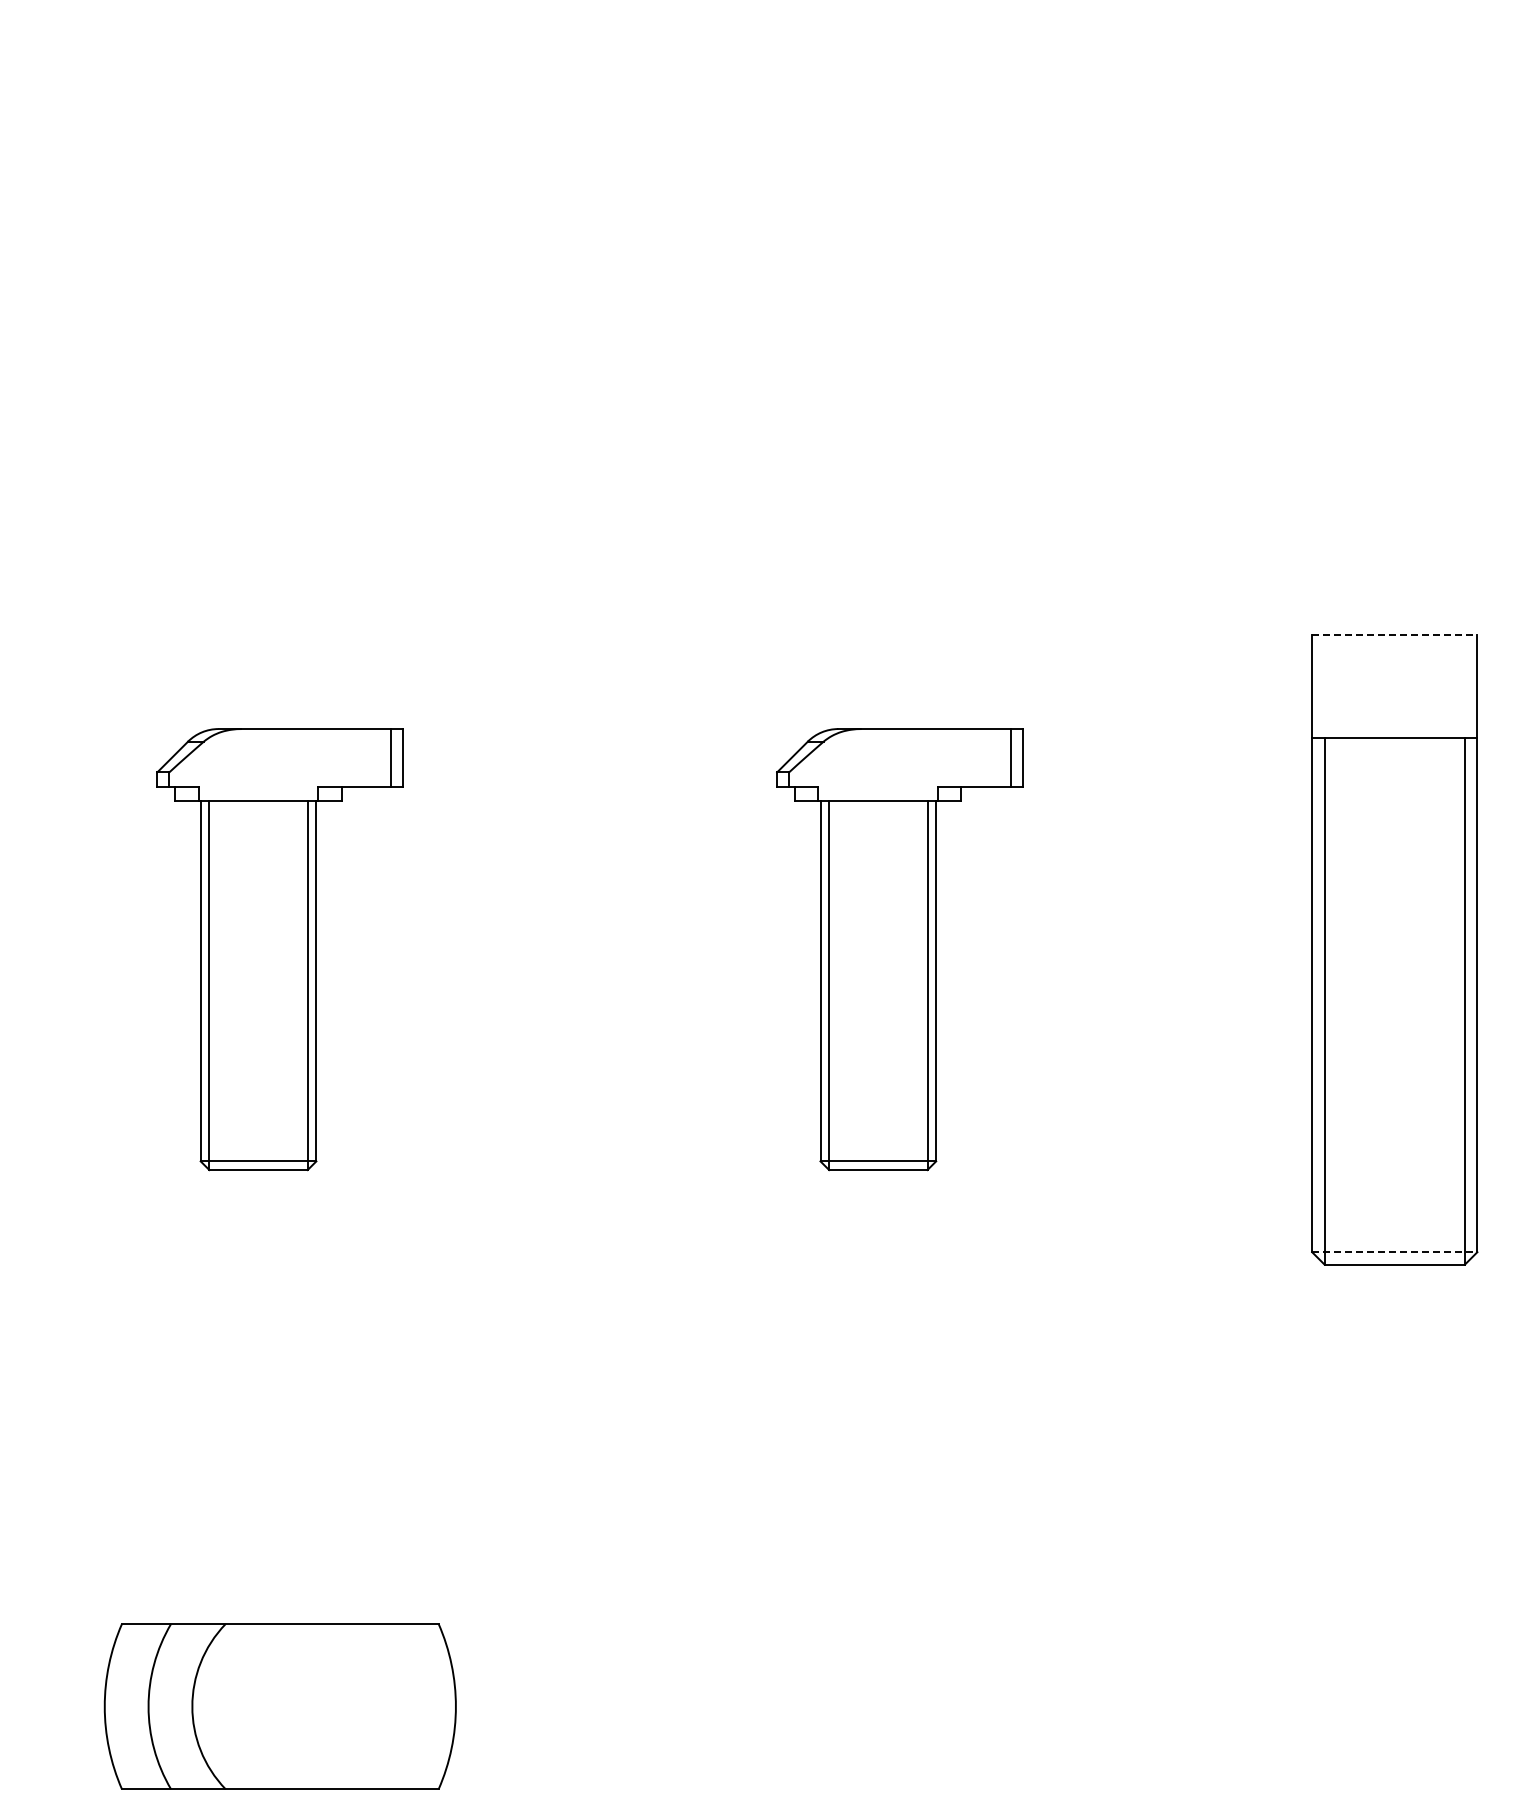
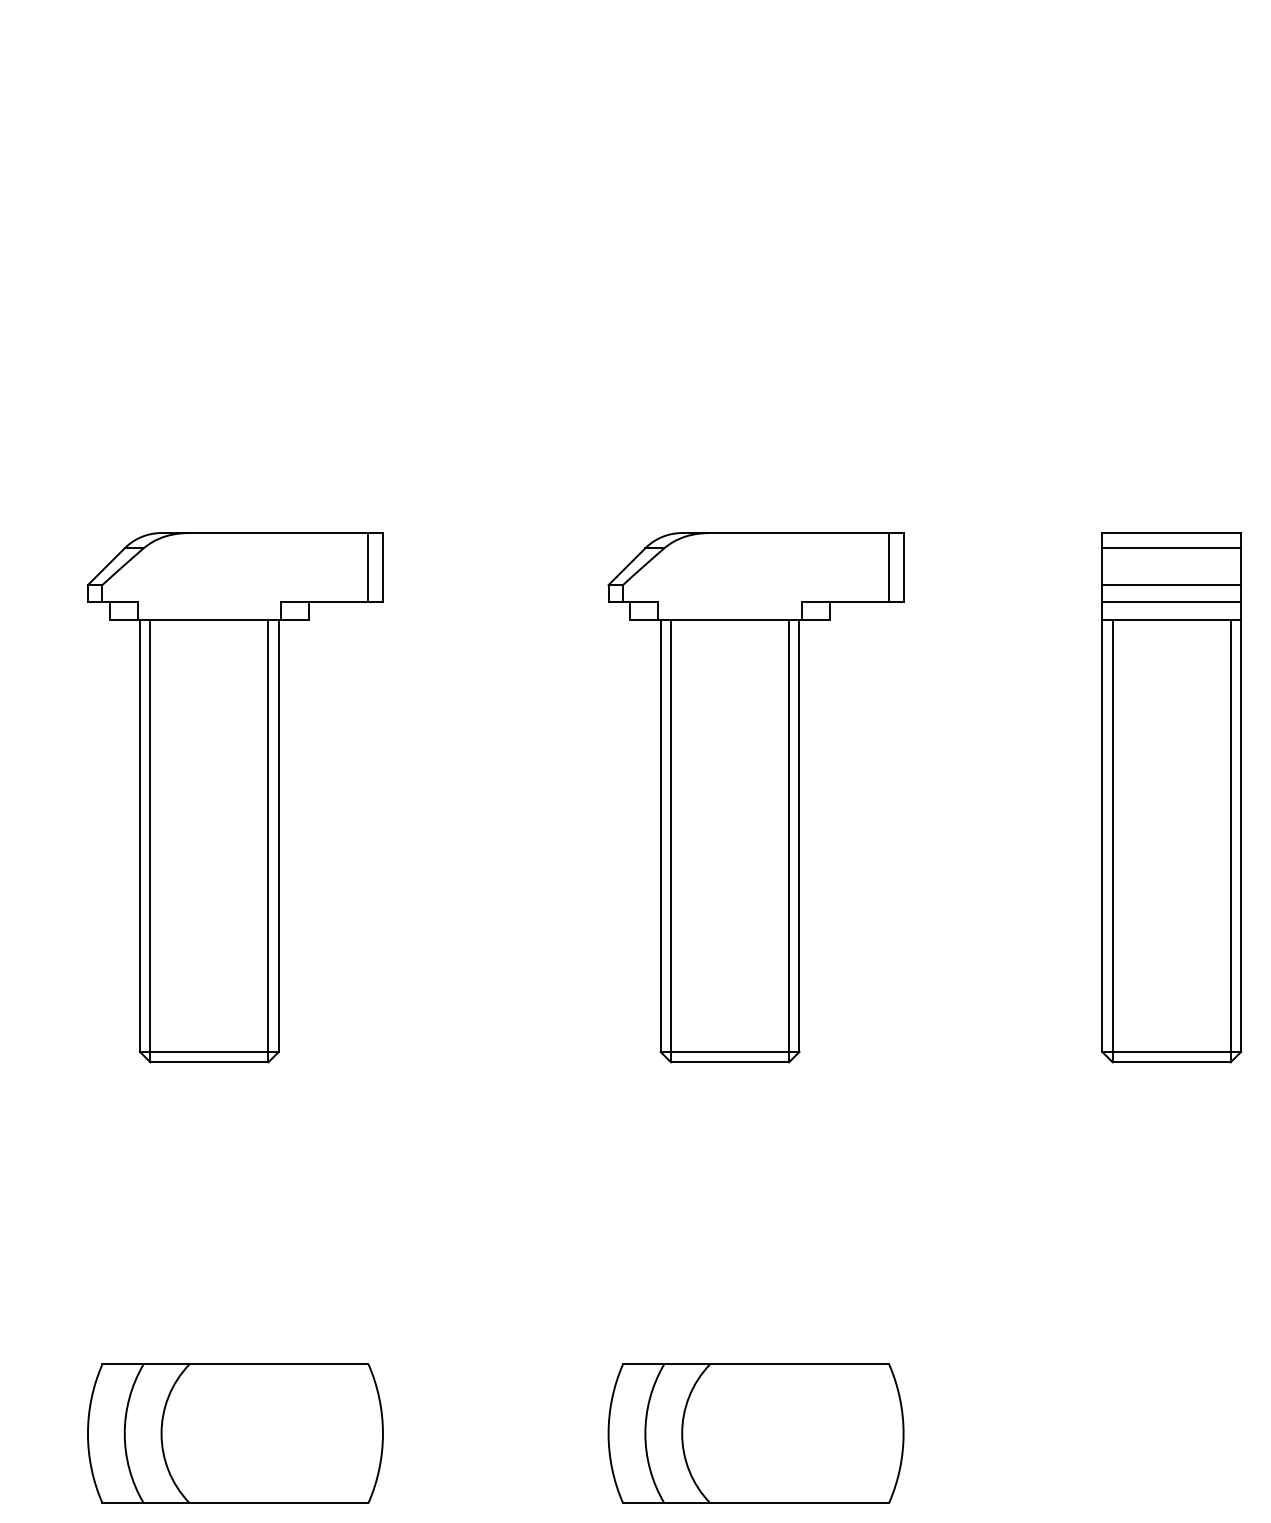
line: (1394, 634) -> (1171, 532), dashed -> solid
line: (1394, 652) -> (1171, 548), added
line: (1394, 696) -> (1171, 585), added
line: (1394, 717) -> (1171, 602), added
part: (279, 949) -> (234, 797), size x1.43
part: (899, 949) -> (755, 797), size x1.43
line: (1394, 1252) -> (1171, 1052), dashed -> solid
part: (899, 1706) -> (755, 1433), added

